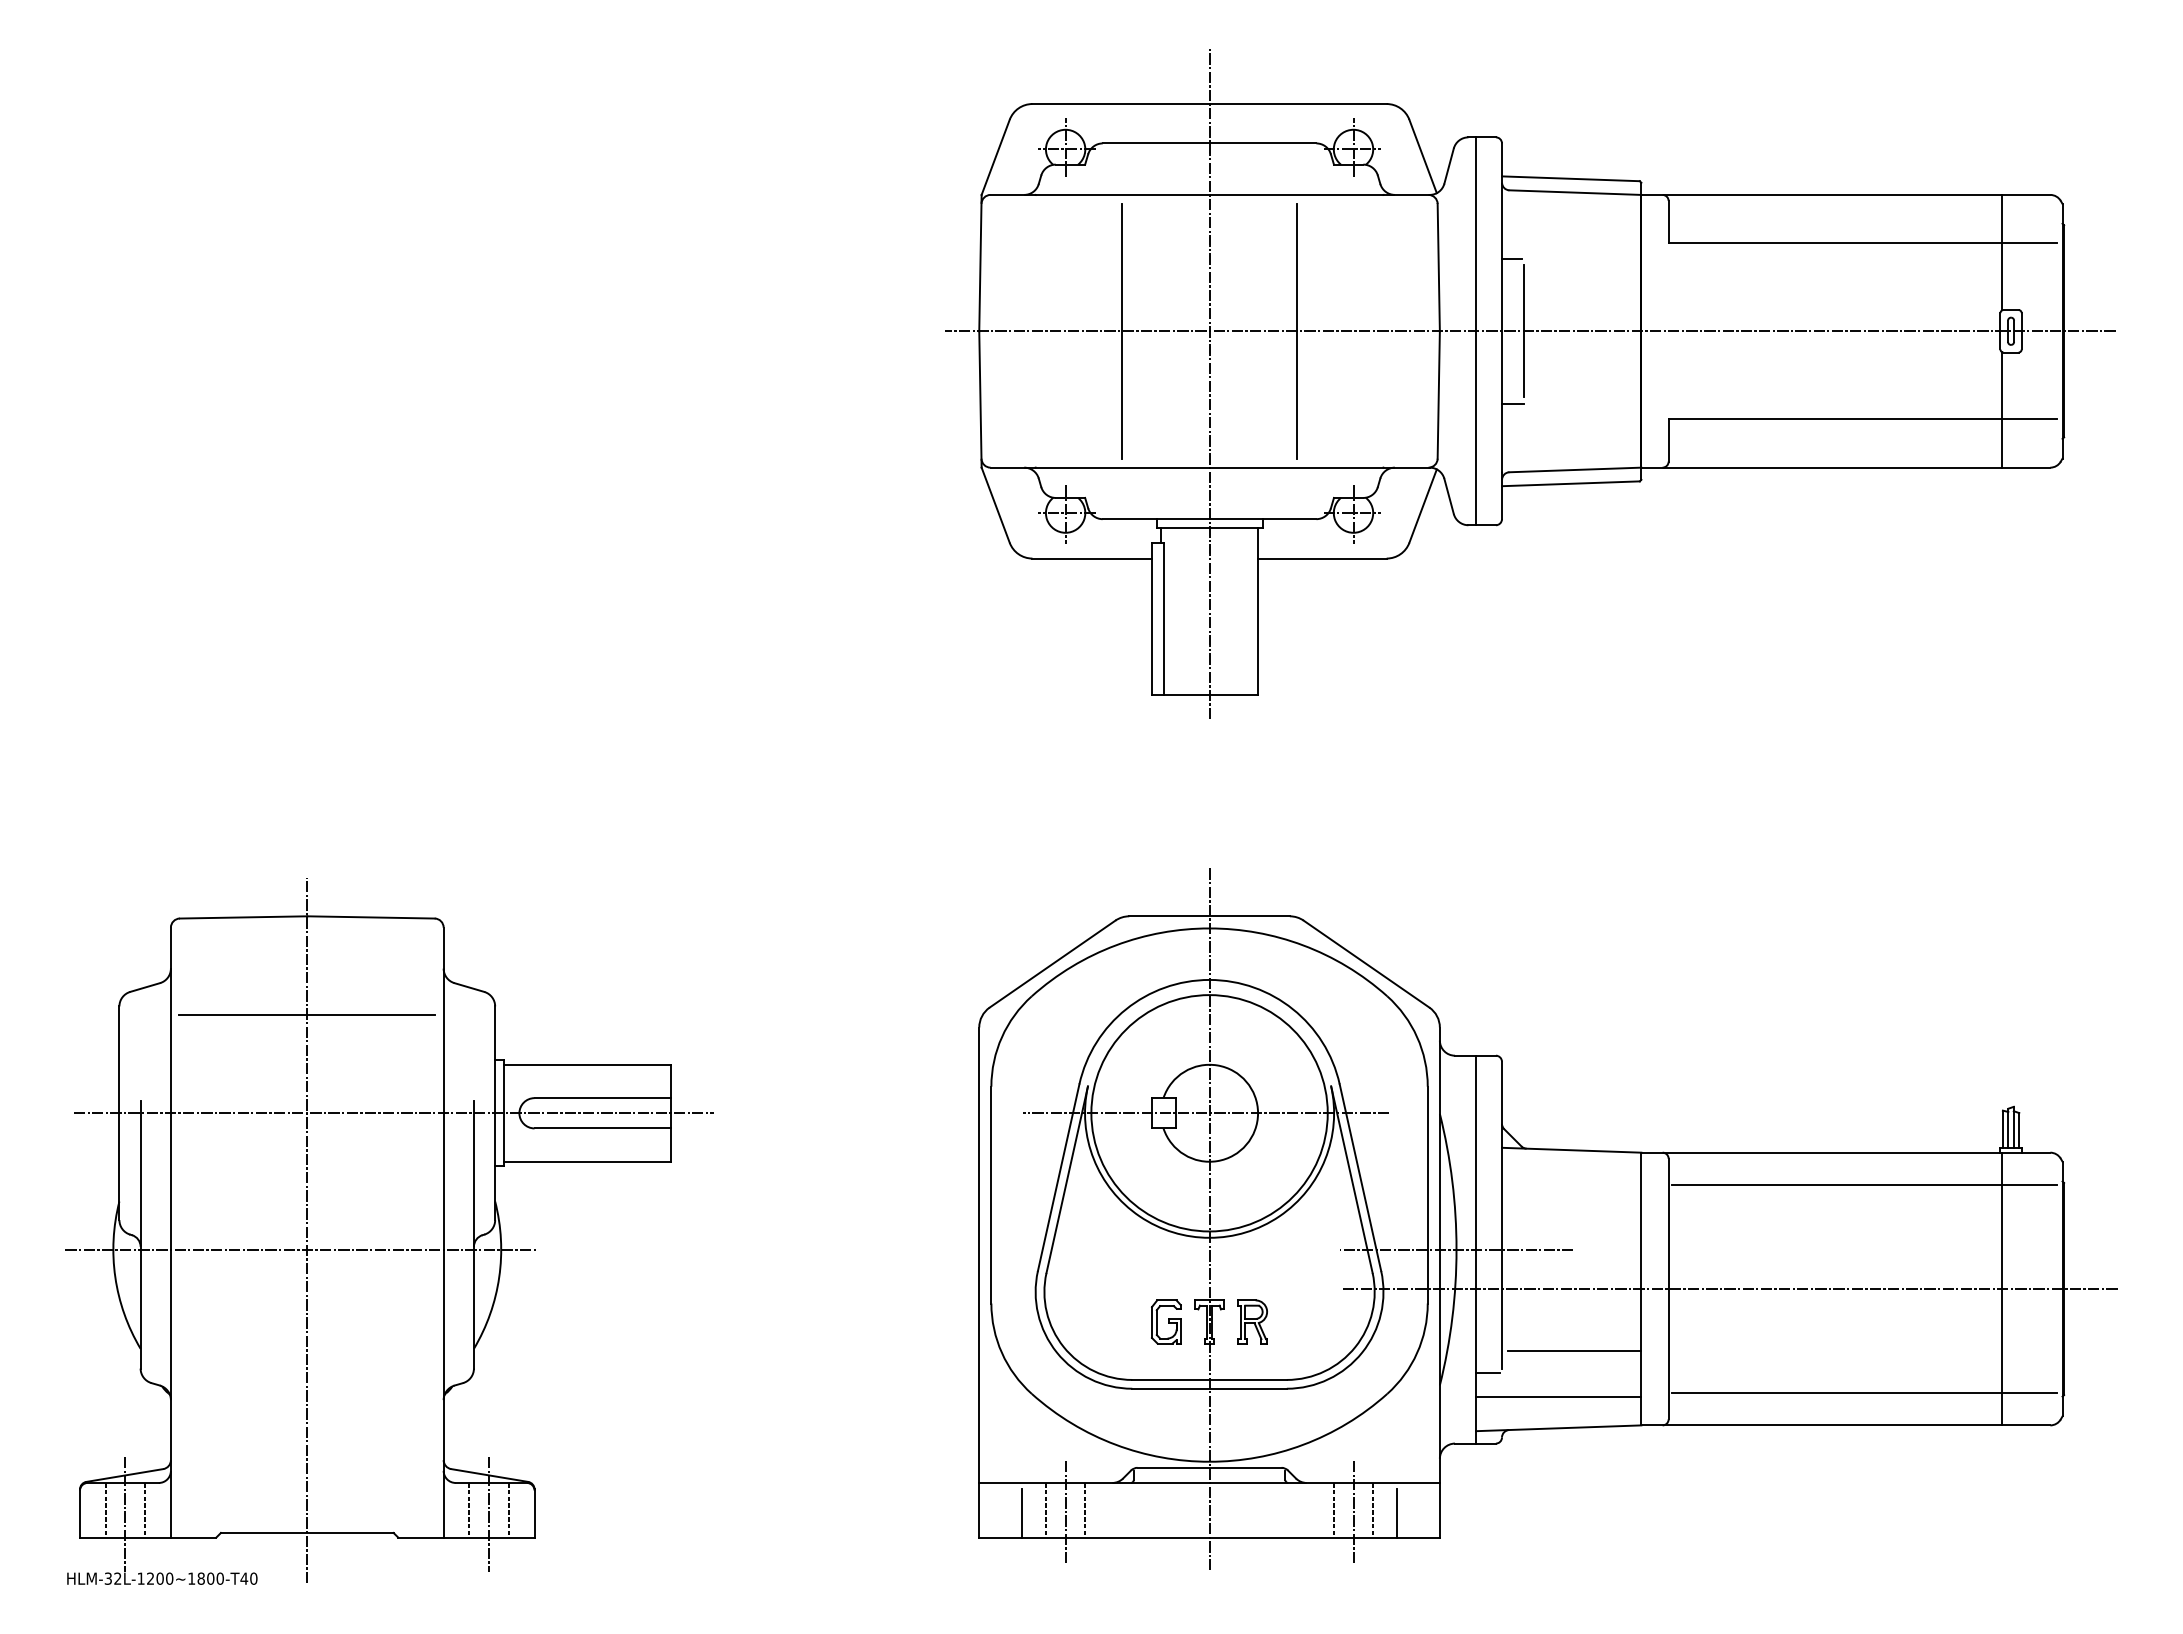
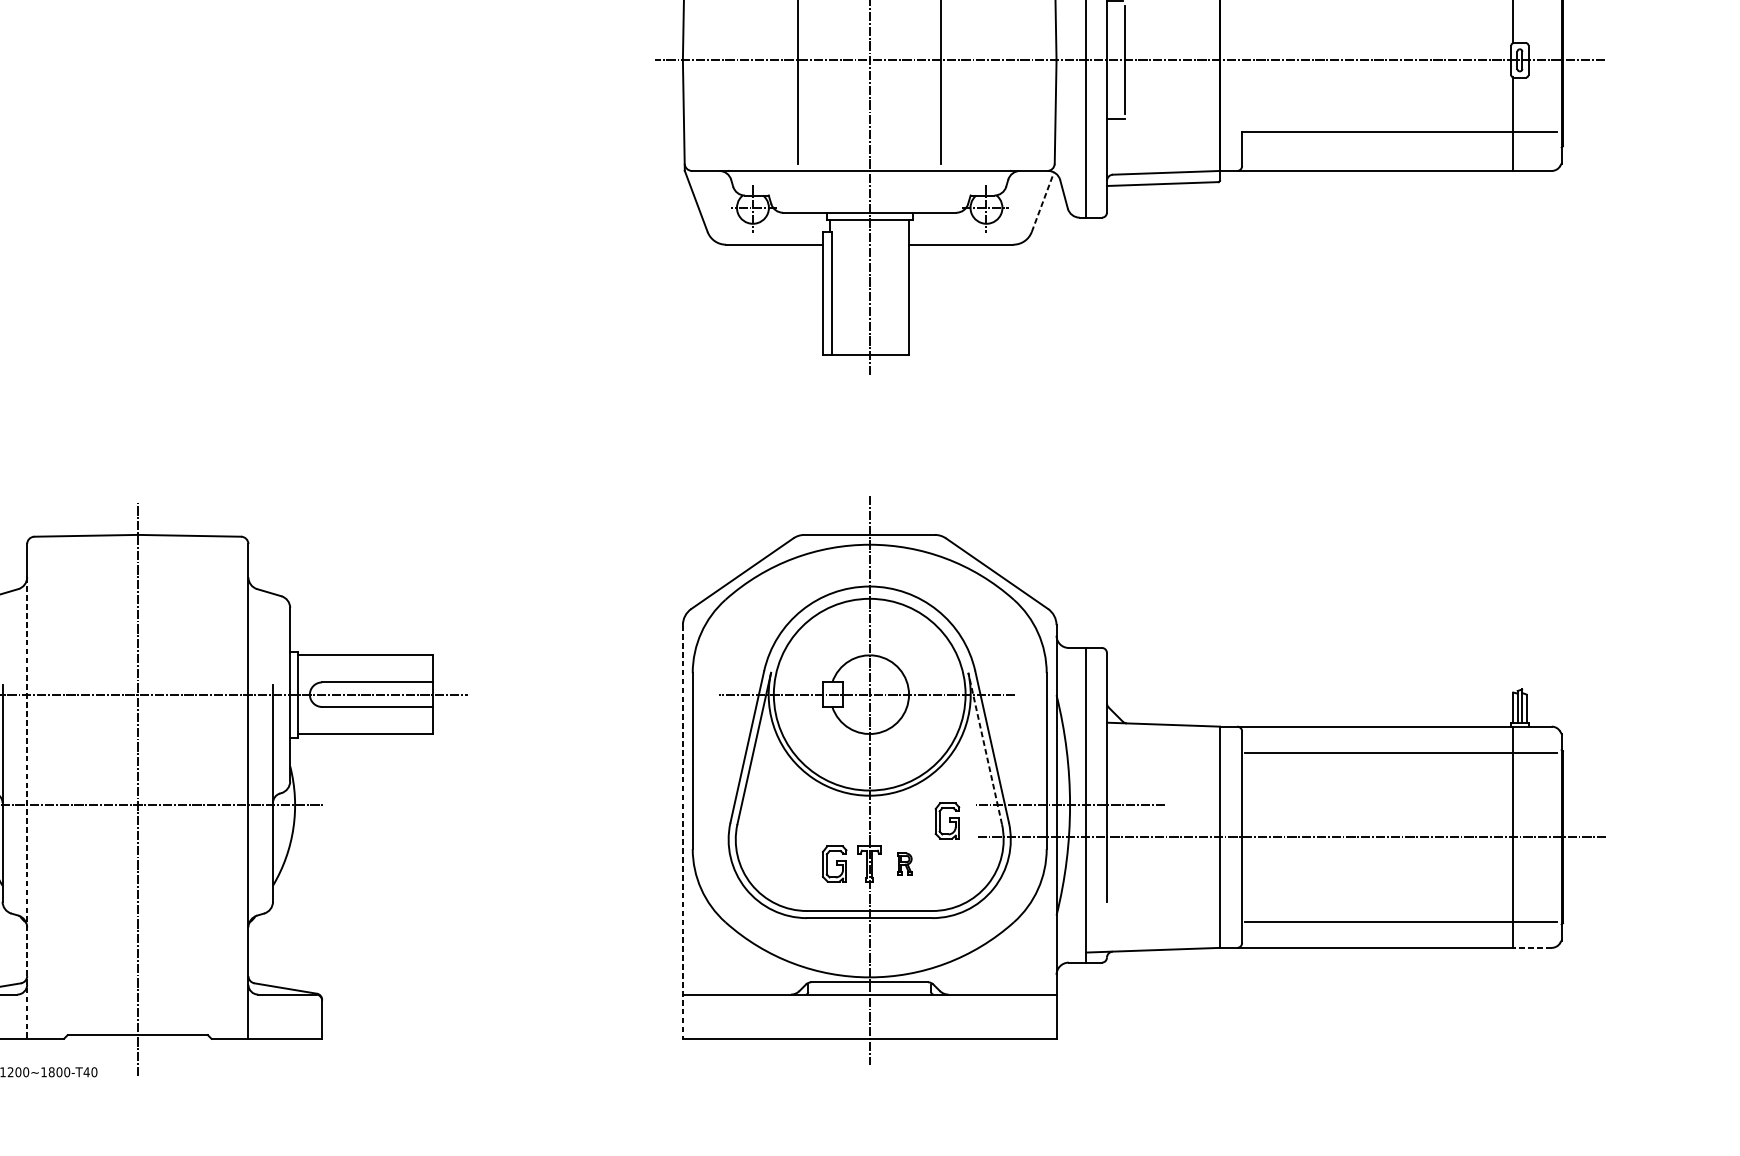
line: (1423, 505) -> (1043, 201), solid -> dashed
line: (306, 1014) -> (137, 614), removed
line: (1351, 1179) -> (984, 748), solid -> dashed
line: (170, 1253) -> (26, 808), solid -> dashed
part: (1305, 1268) -> (947, 820), added
line: (979, 1283) -> (683, 832), solid -> dashed
part: (1252, 1321) -> (904, 863), size x0.6
line: (1574, 1351) -> (1165, 887), removed
line: (1488, 1372) -> (1095, 904), removed
line: (1558, 1396) -> (1152, 924), removed
line: (2025, 1425) -> (1531, 947), solid -> dashed
line: (145, 1509) -> (6, 1016), removed
line: (469, 1509) -> (269, 1016), removed
line: (508, 1509) -> (301, 1016), removed
line: (1045, 1509) -> (736, 1016), removed
line: (1085, 1509) -> (769, 1016), removed
line: (1333, 1509) -> (970, 1016), removed
line: (1373, 1509) -> (1002, 1016), removed
line: (1065, 1511) -> (752, 1017), removed
line: (1353, 1512) -> (986, 1018), removed
line: (489, 1513) -> (285, 1019), removed
line: (1021, 1513) -> (717, 1019), removed
line: (1397, 1513) -> (1022, 1019), removed

